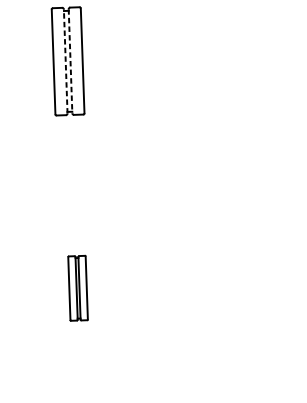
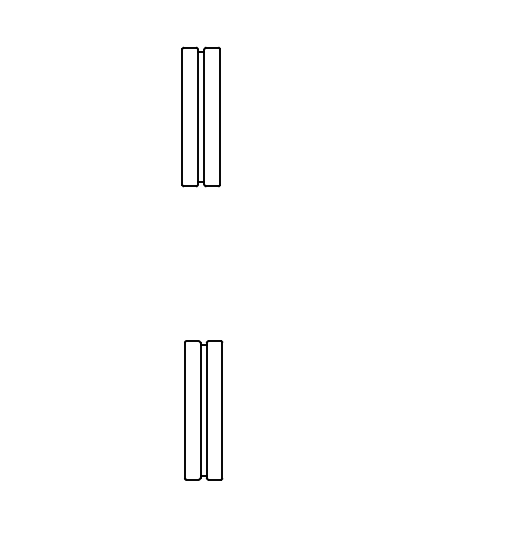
line: (66, 61) -> (198, 116), dashed -> solid
line: (70, 61) -> (204, 117), dashed -> solid
part: (77, 288) -> (203, 410), size x1.67

